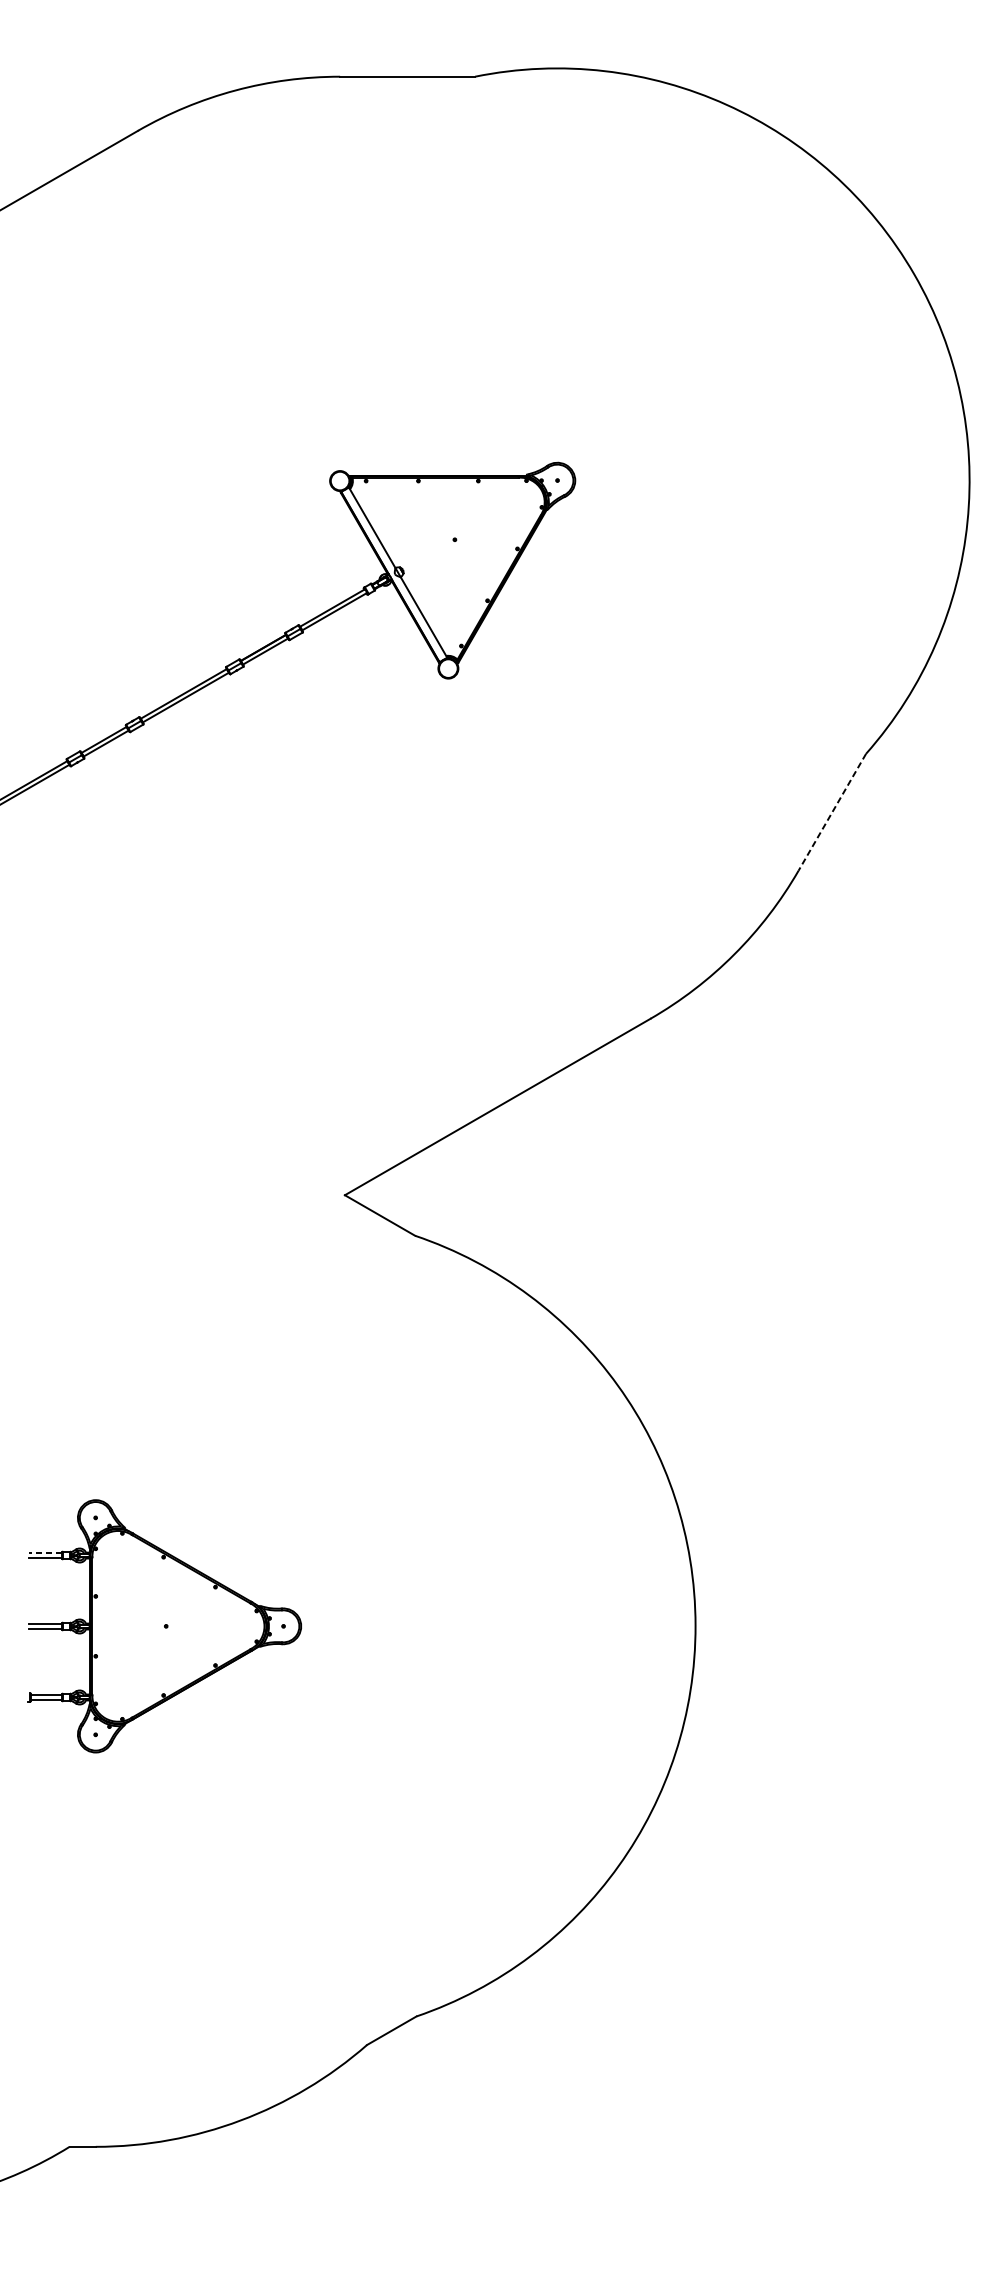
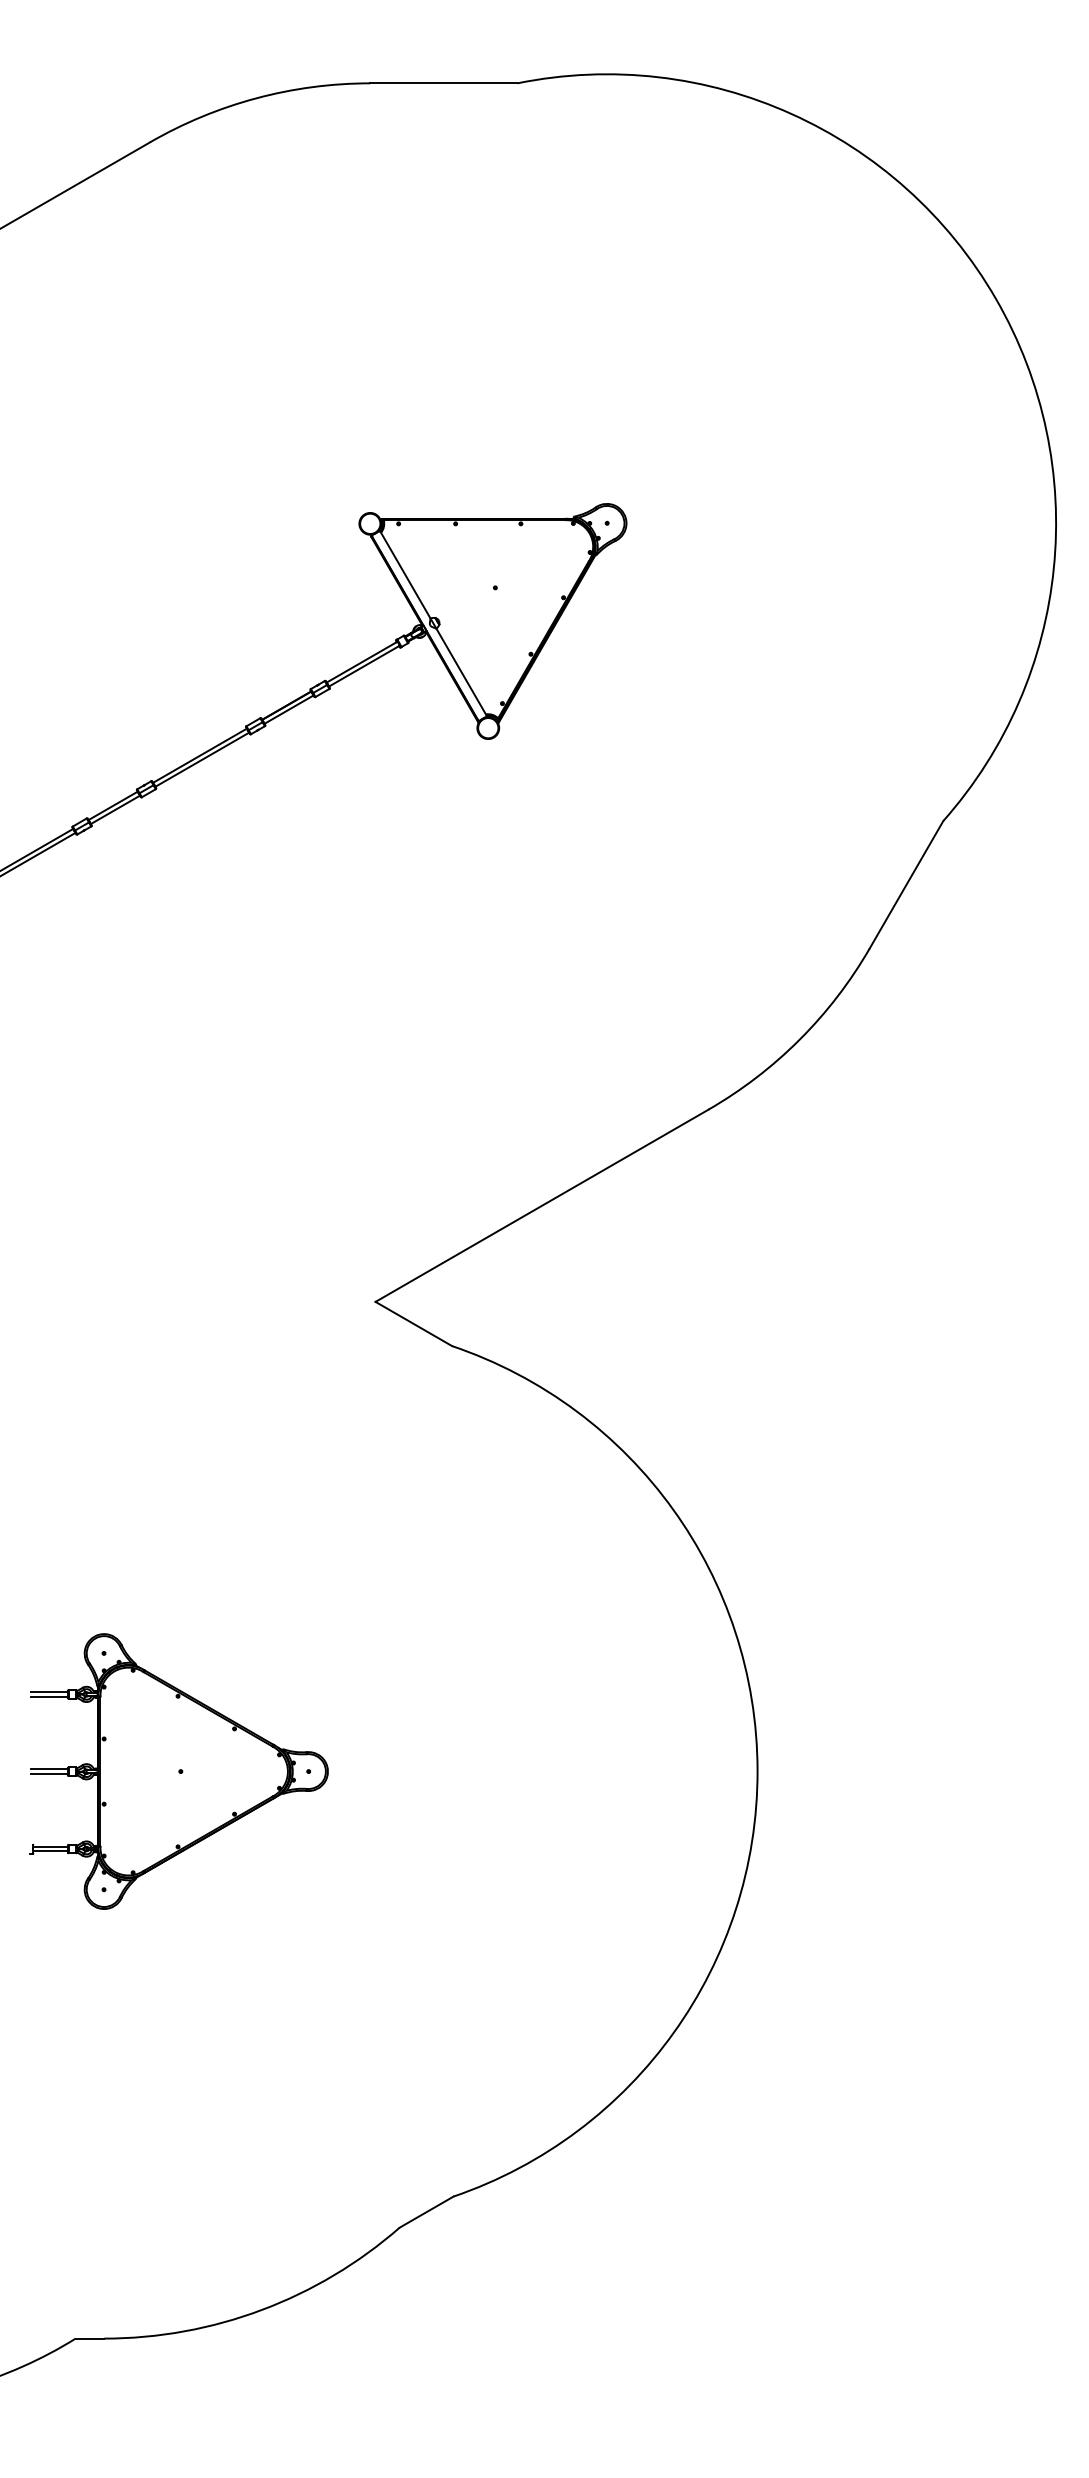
line: (832, 812) -> (906, 884), dashed -> solid
line: (44, 1553) -> (48, 1692), dashed -> solid

